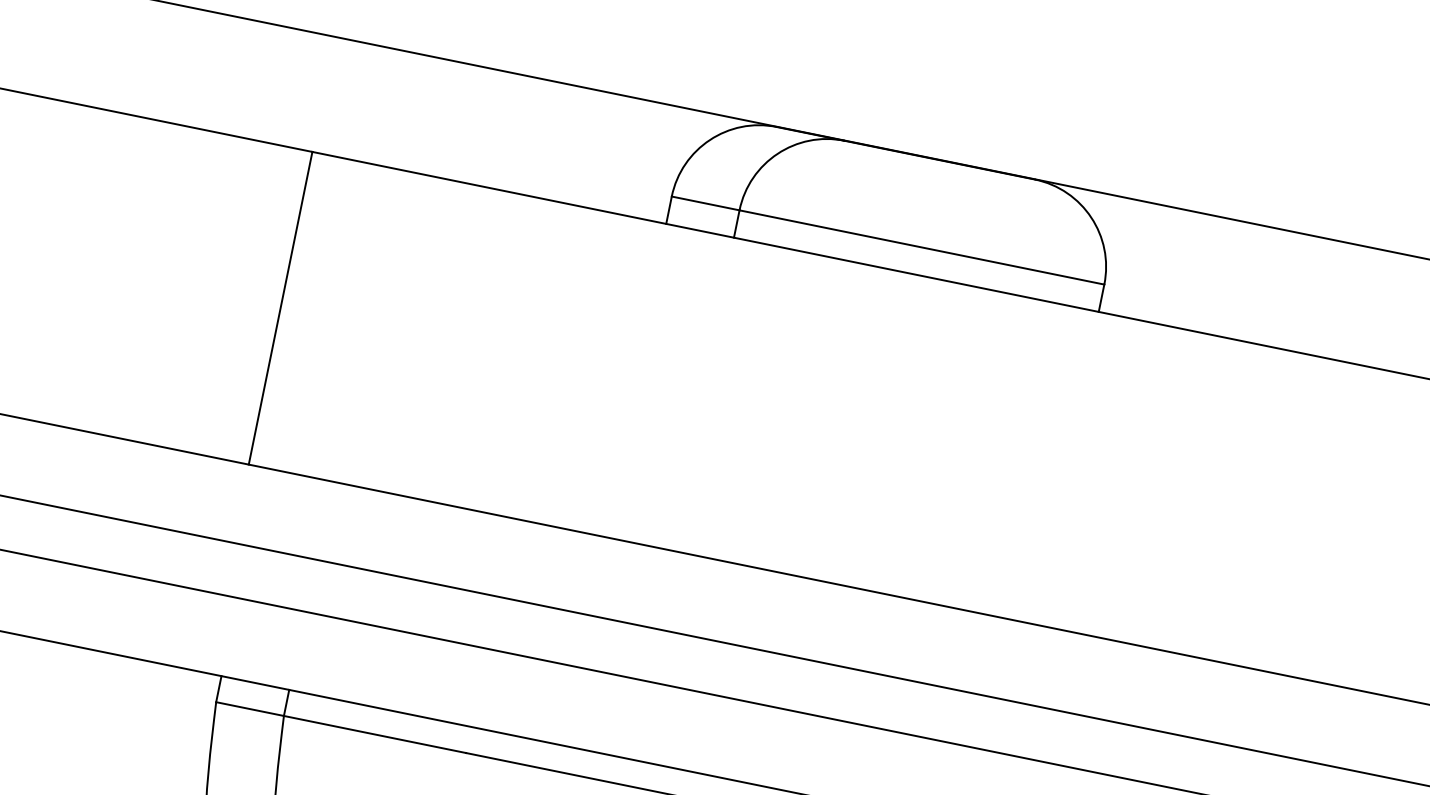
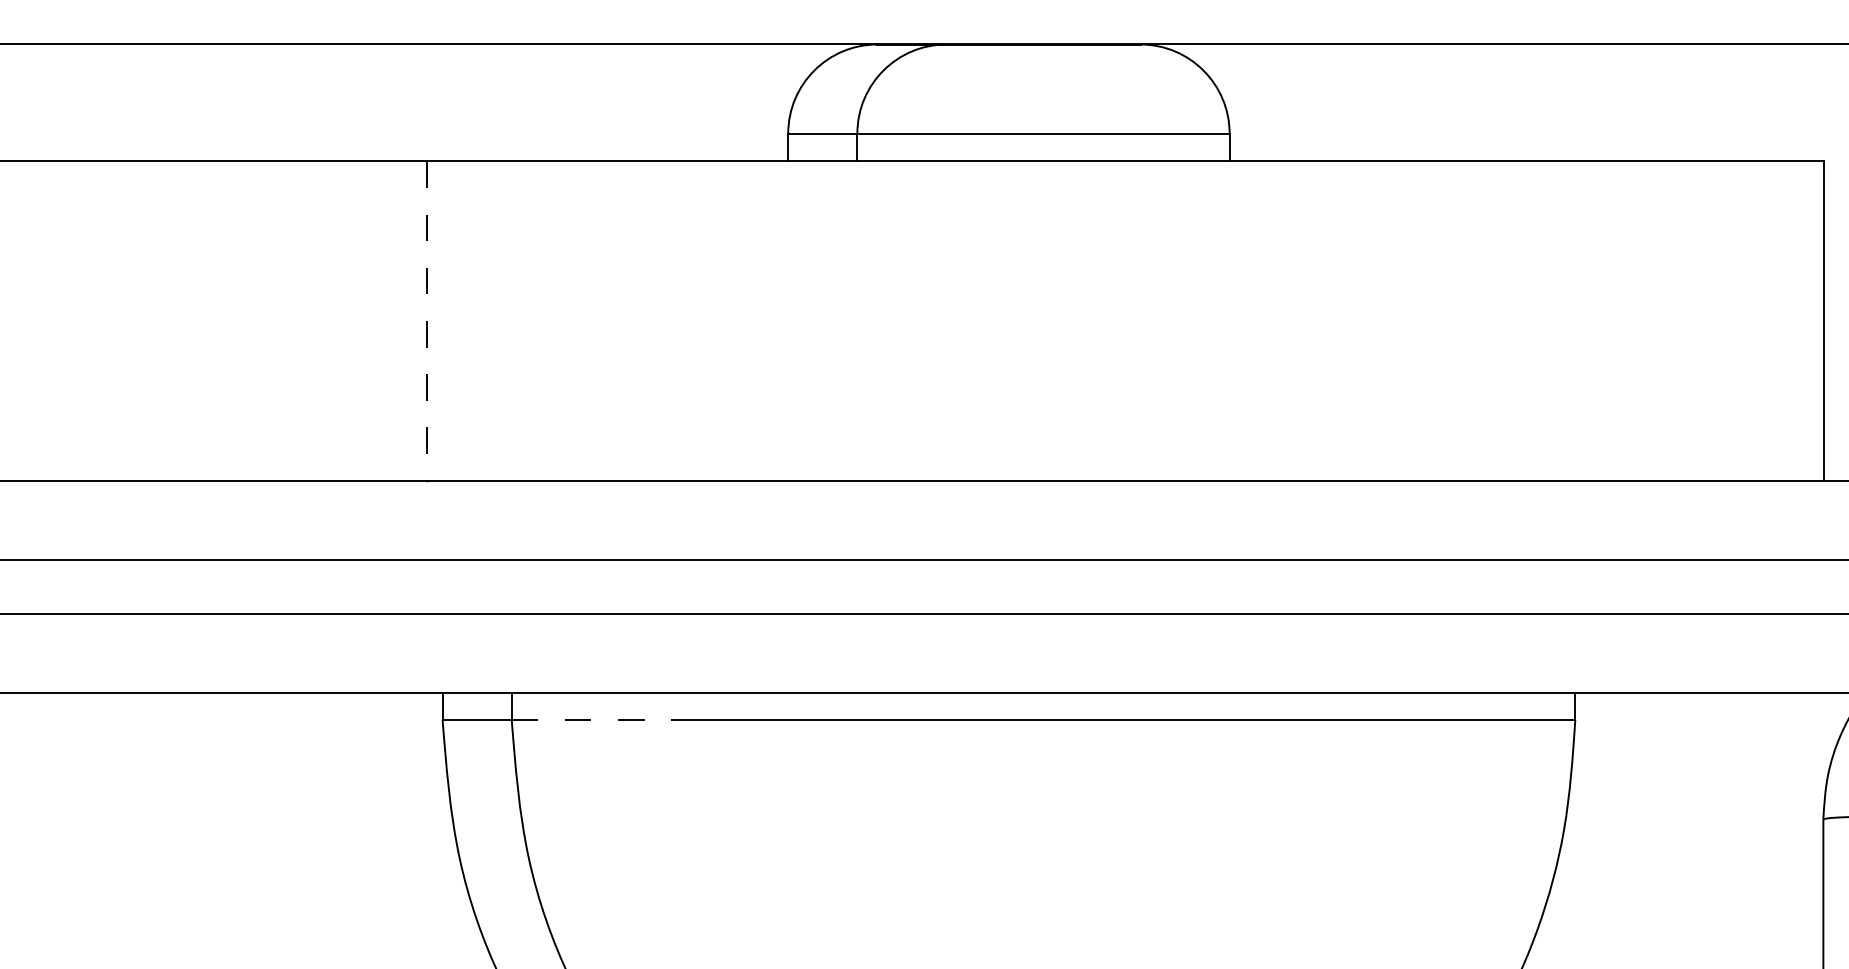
line: (280, 308) -> (427, 321), solid -> dashed
line: (374, 734) -> (604, 719), solid -> dashed

